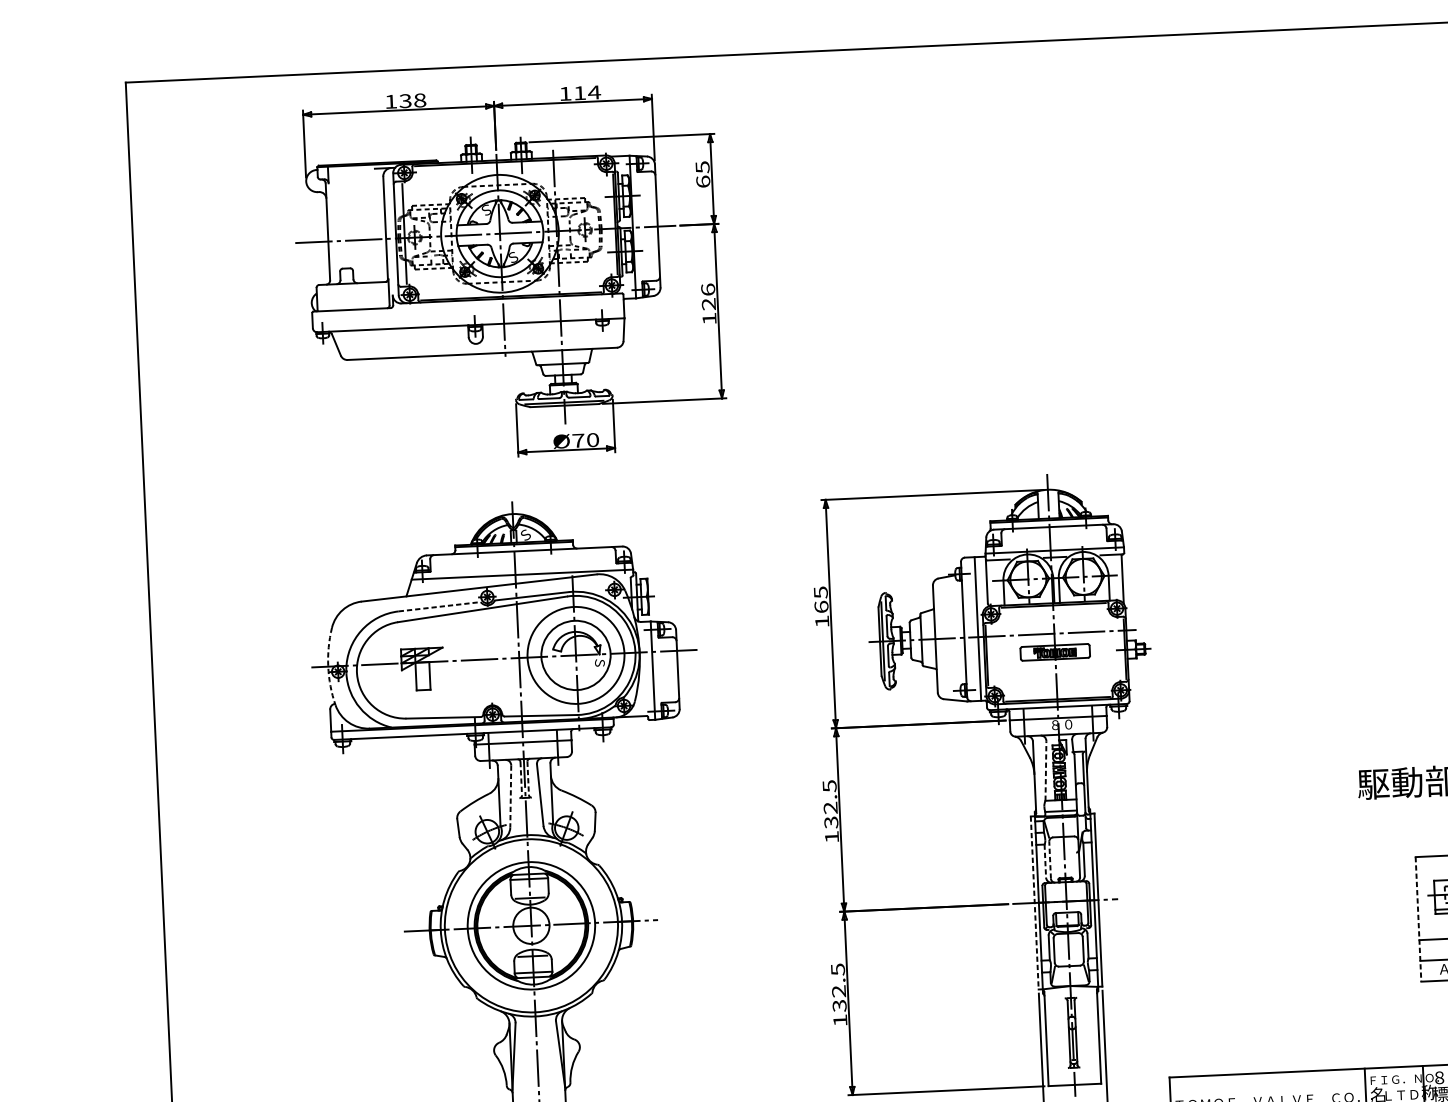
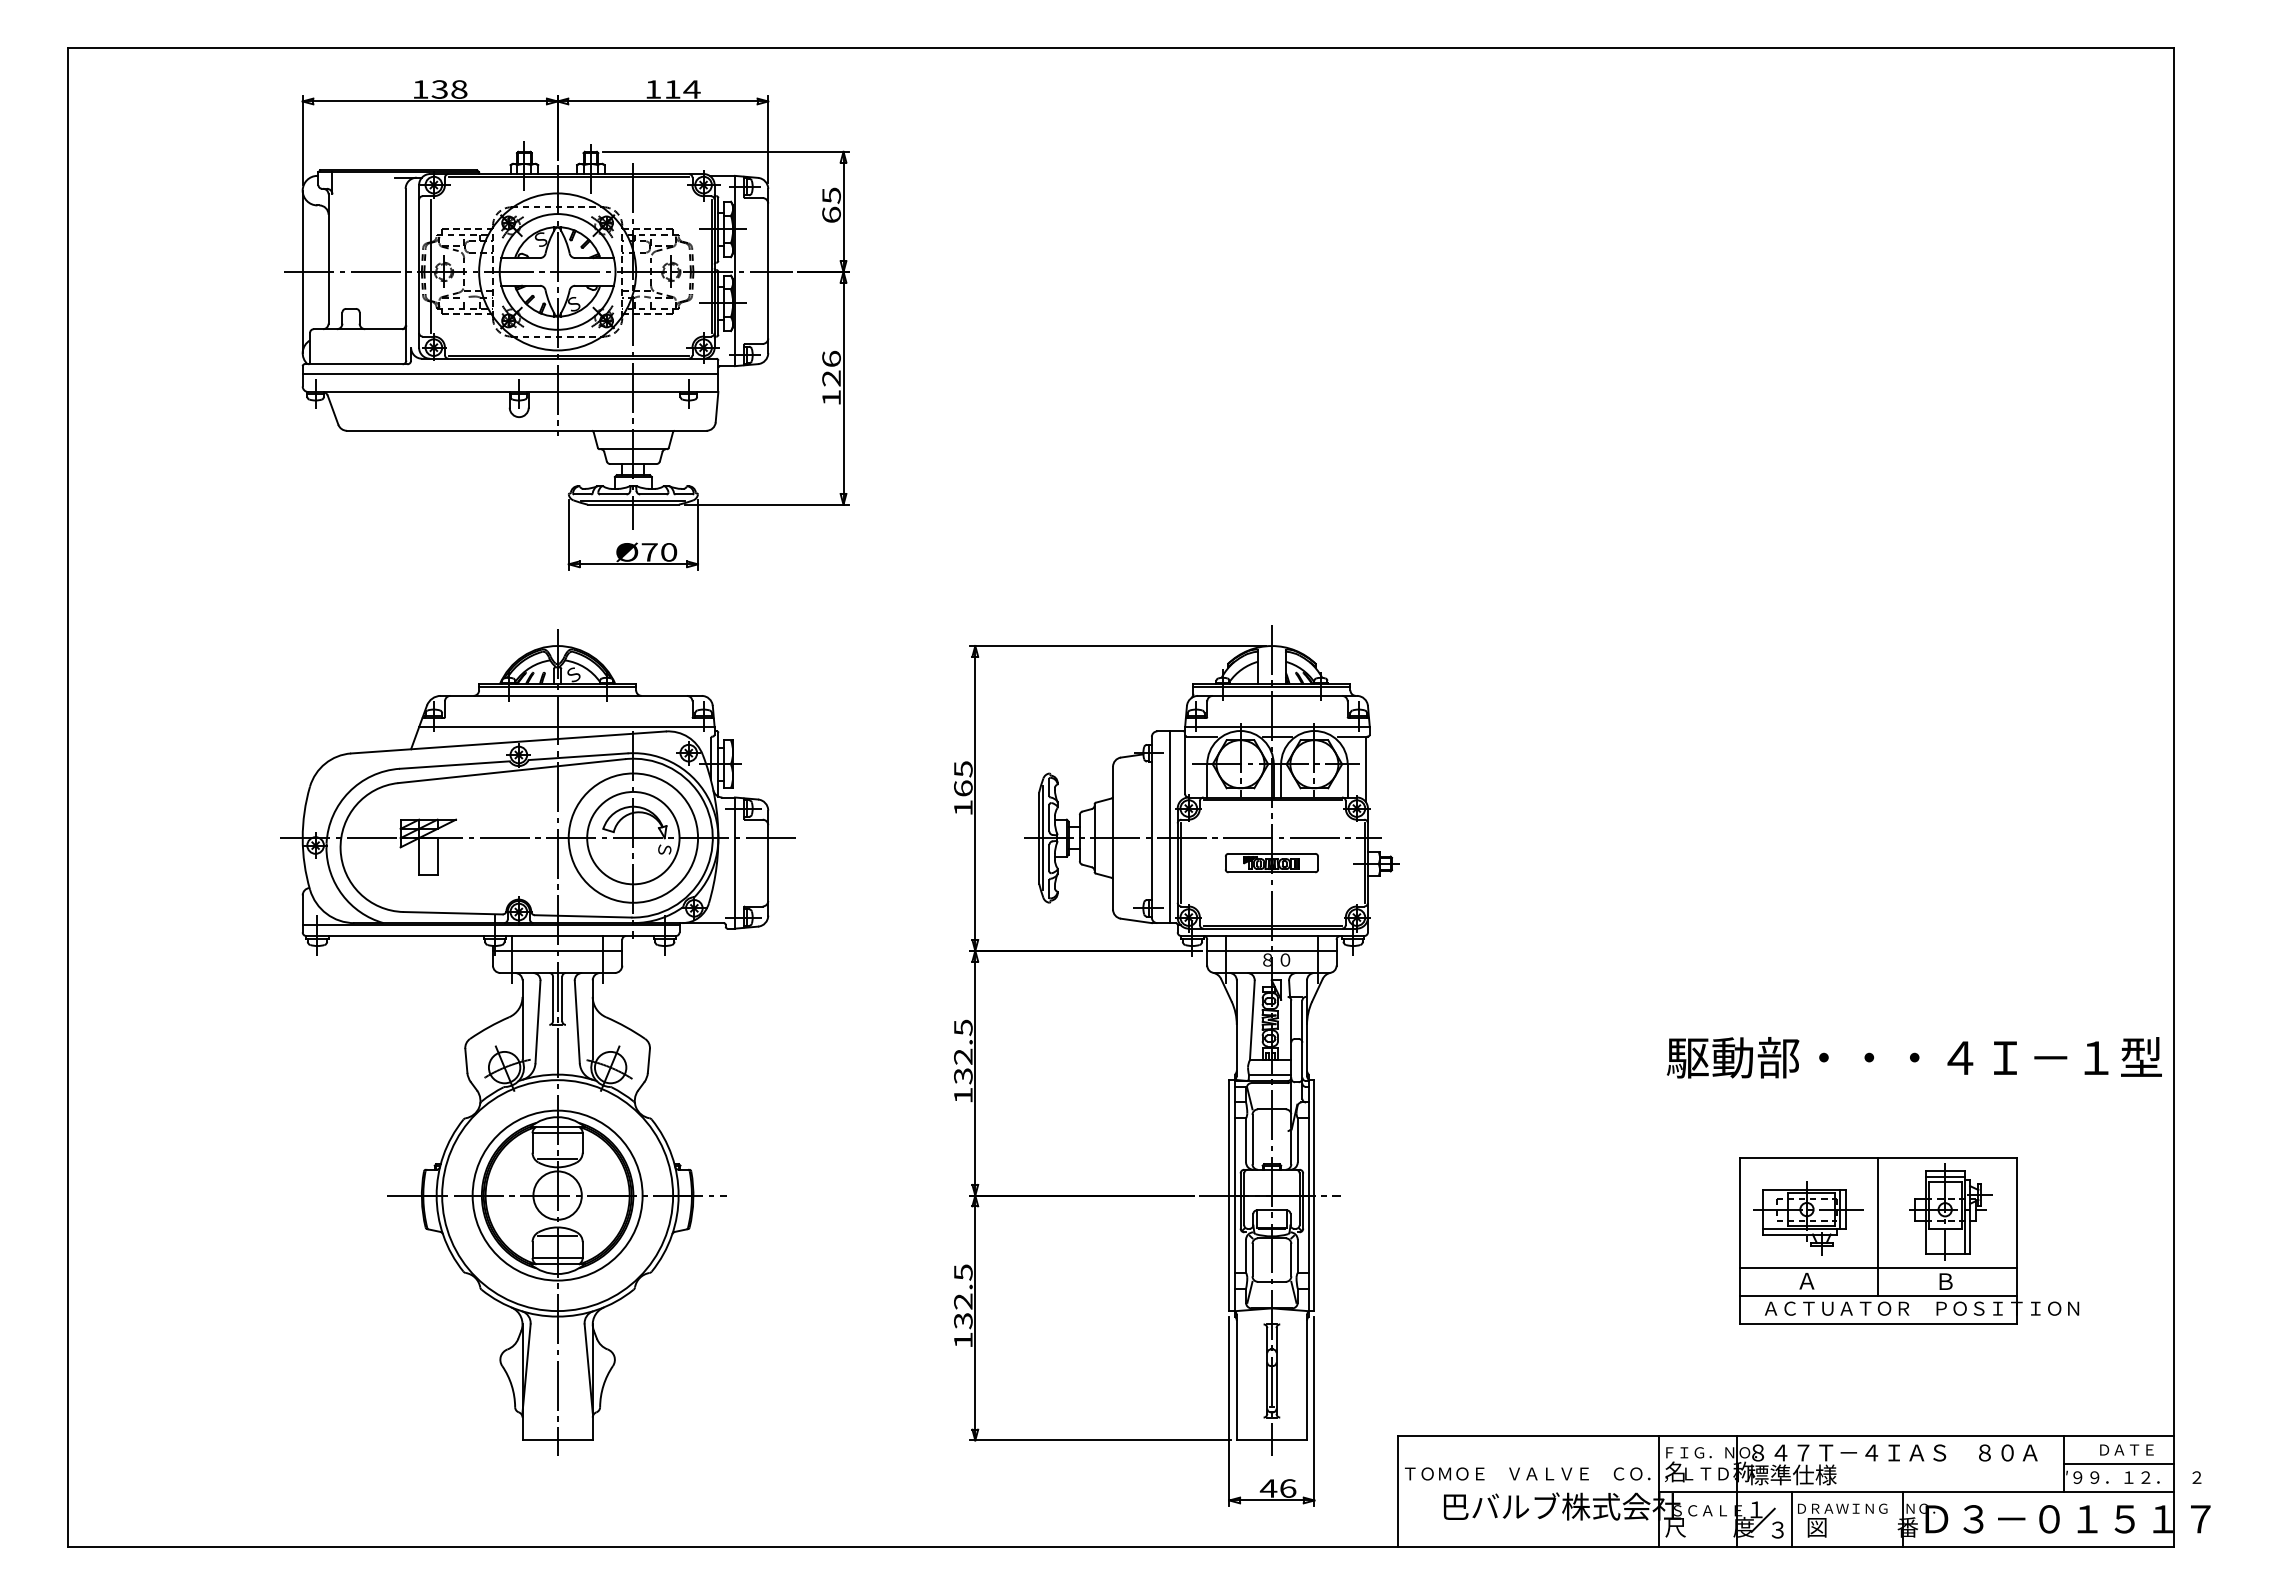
line: (308, 242) -> (302, 271), added
line: (468, 311) -> (510, 373), added
line: (440, 607) -> (455, 765), dashed -> solid
arc: (328, 666) -> (302, 838), dashed -> solid
line: (1046, 770) -> (1252, 1020), dashed -> solid
line: (528, 778) -> (562, 999), dashed -> solid
line: (521, 779) -> (553, 999), dashed -> solid
line: (510, 796) -> (537, 1022), dashed -> solid
line: (1050, 860) -> (1252, 1139), dashed -> solid
line: (1045, 861) -> (1246, 1140), dashed -> solid
line: (1034, 903) -> (1229, 1196), dashed -> solid
line: (1418, 920) -> (1739, 1241), dashed -> solid

